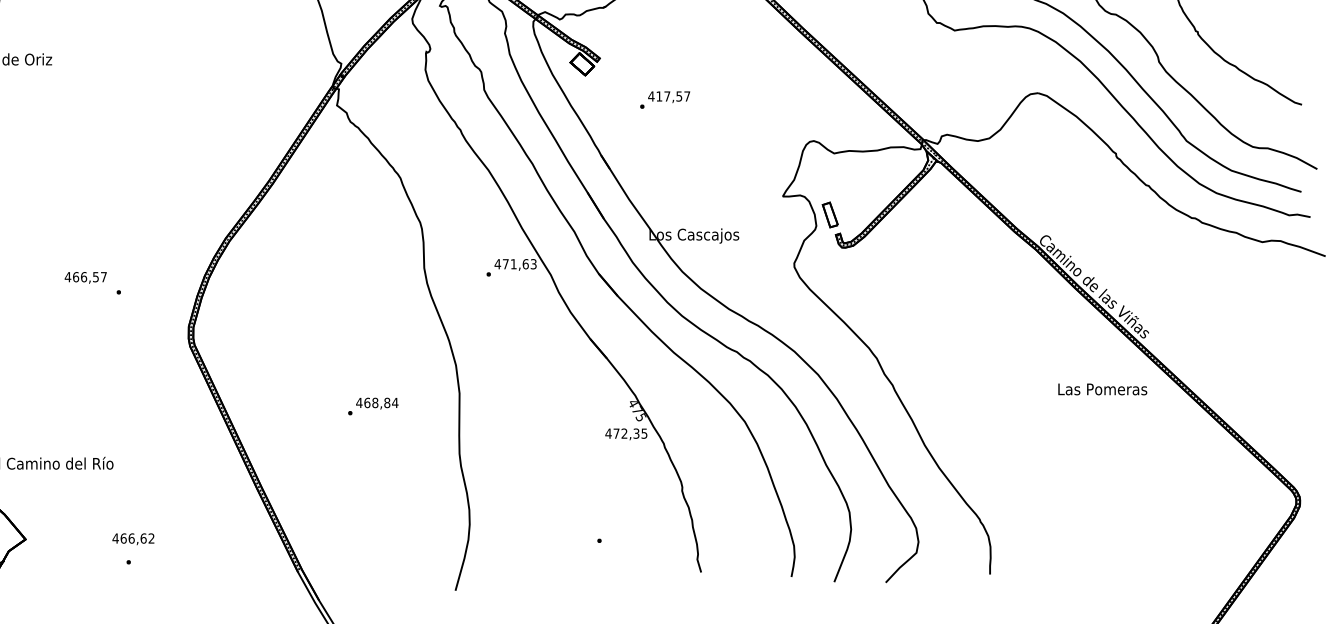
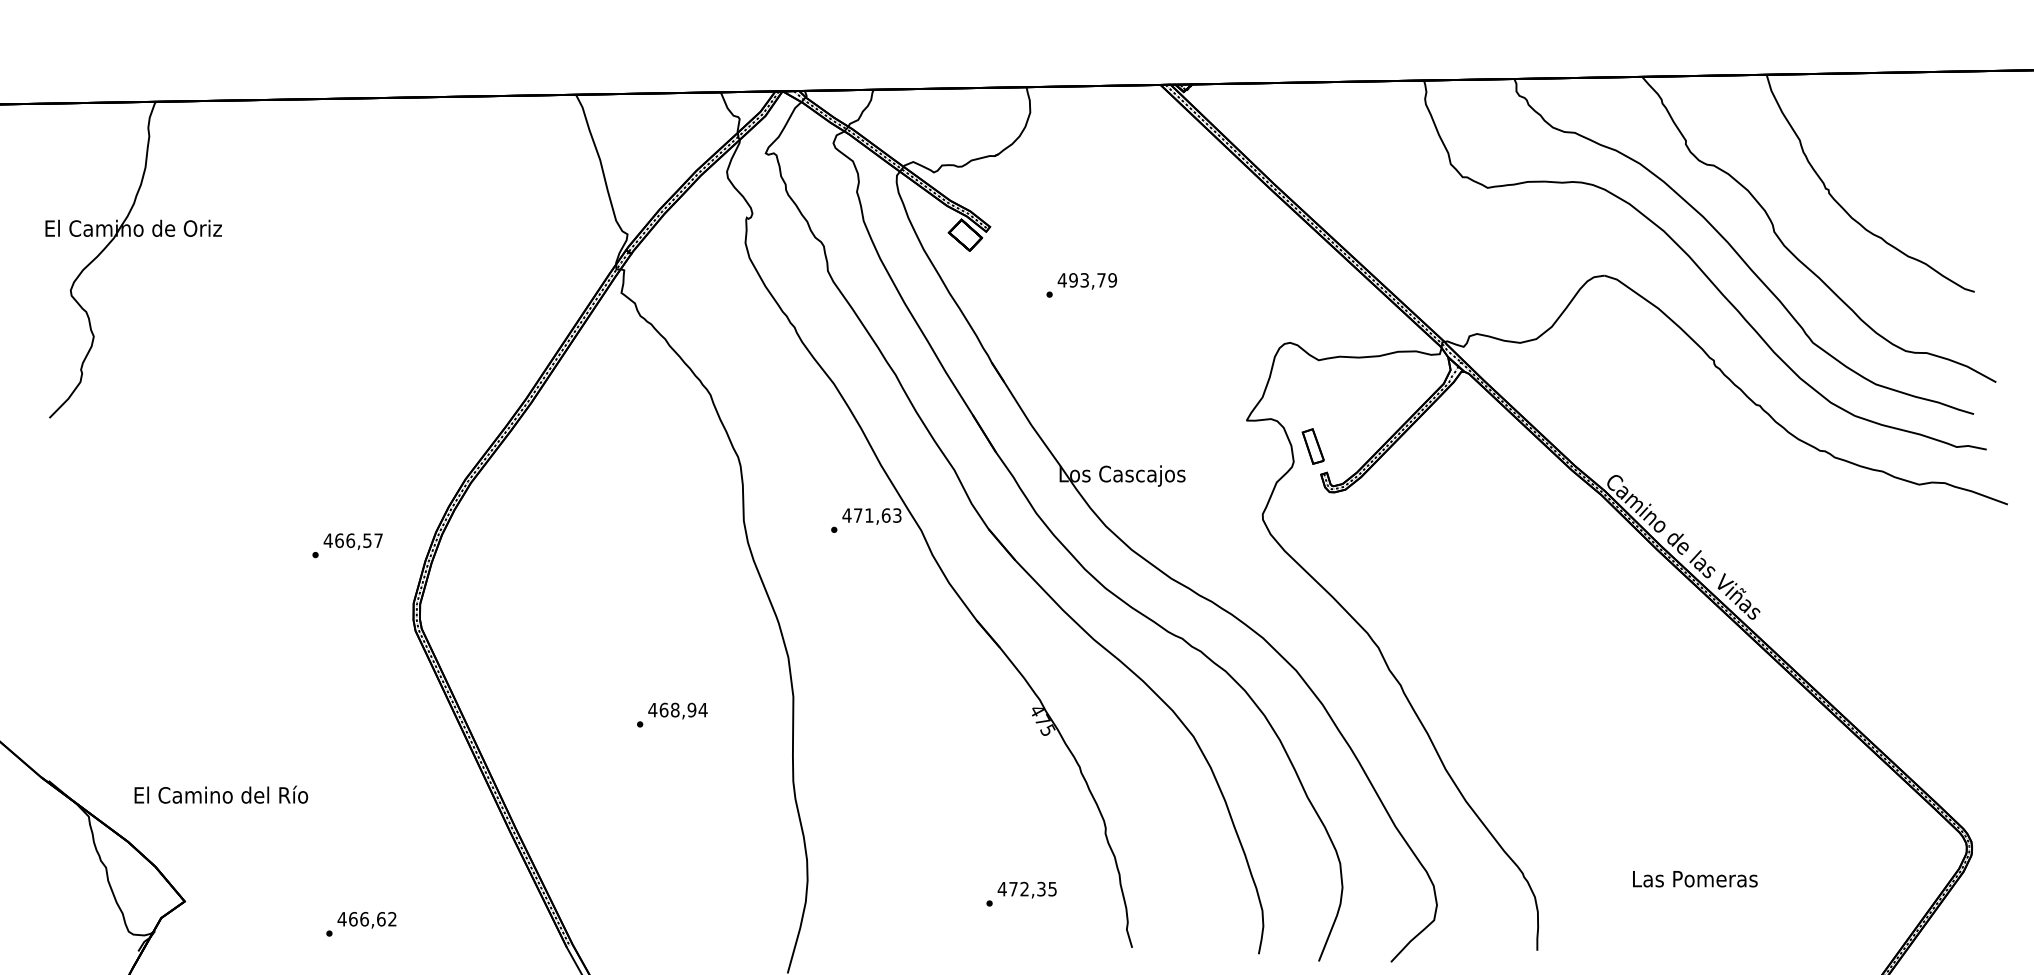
text: (673, 96) -> (1093, 280), 417,57 -> 493,79
text: (85, 277) -> (352, 541), moved
text: (1102, 389) -> (1695, 879), moved
text: (386, 403) -> (691, 710), 468,84 -> 468,94
text: (625, 433) -> (1026, 889), moved
text: (133, 539) -> (366, 920), moved

